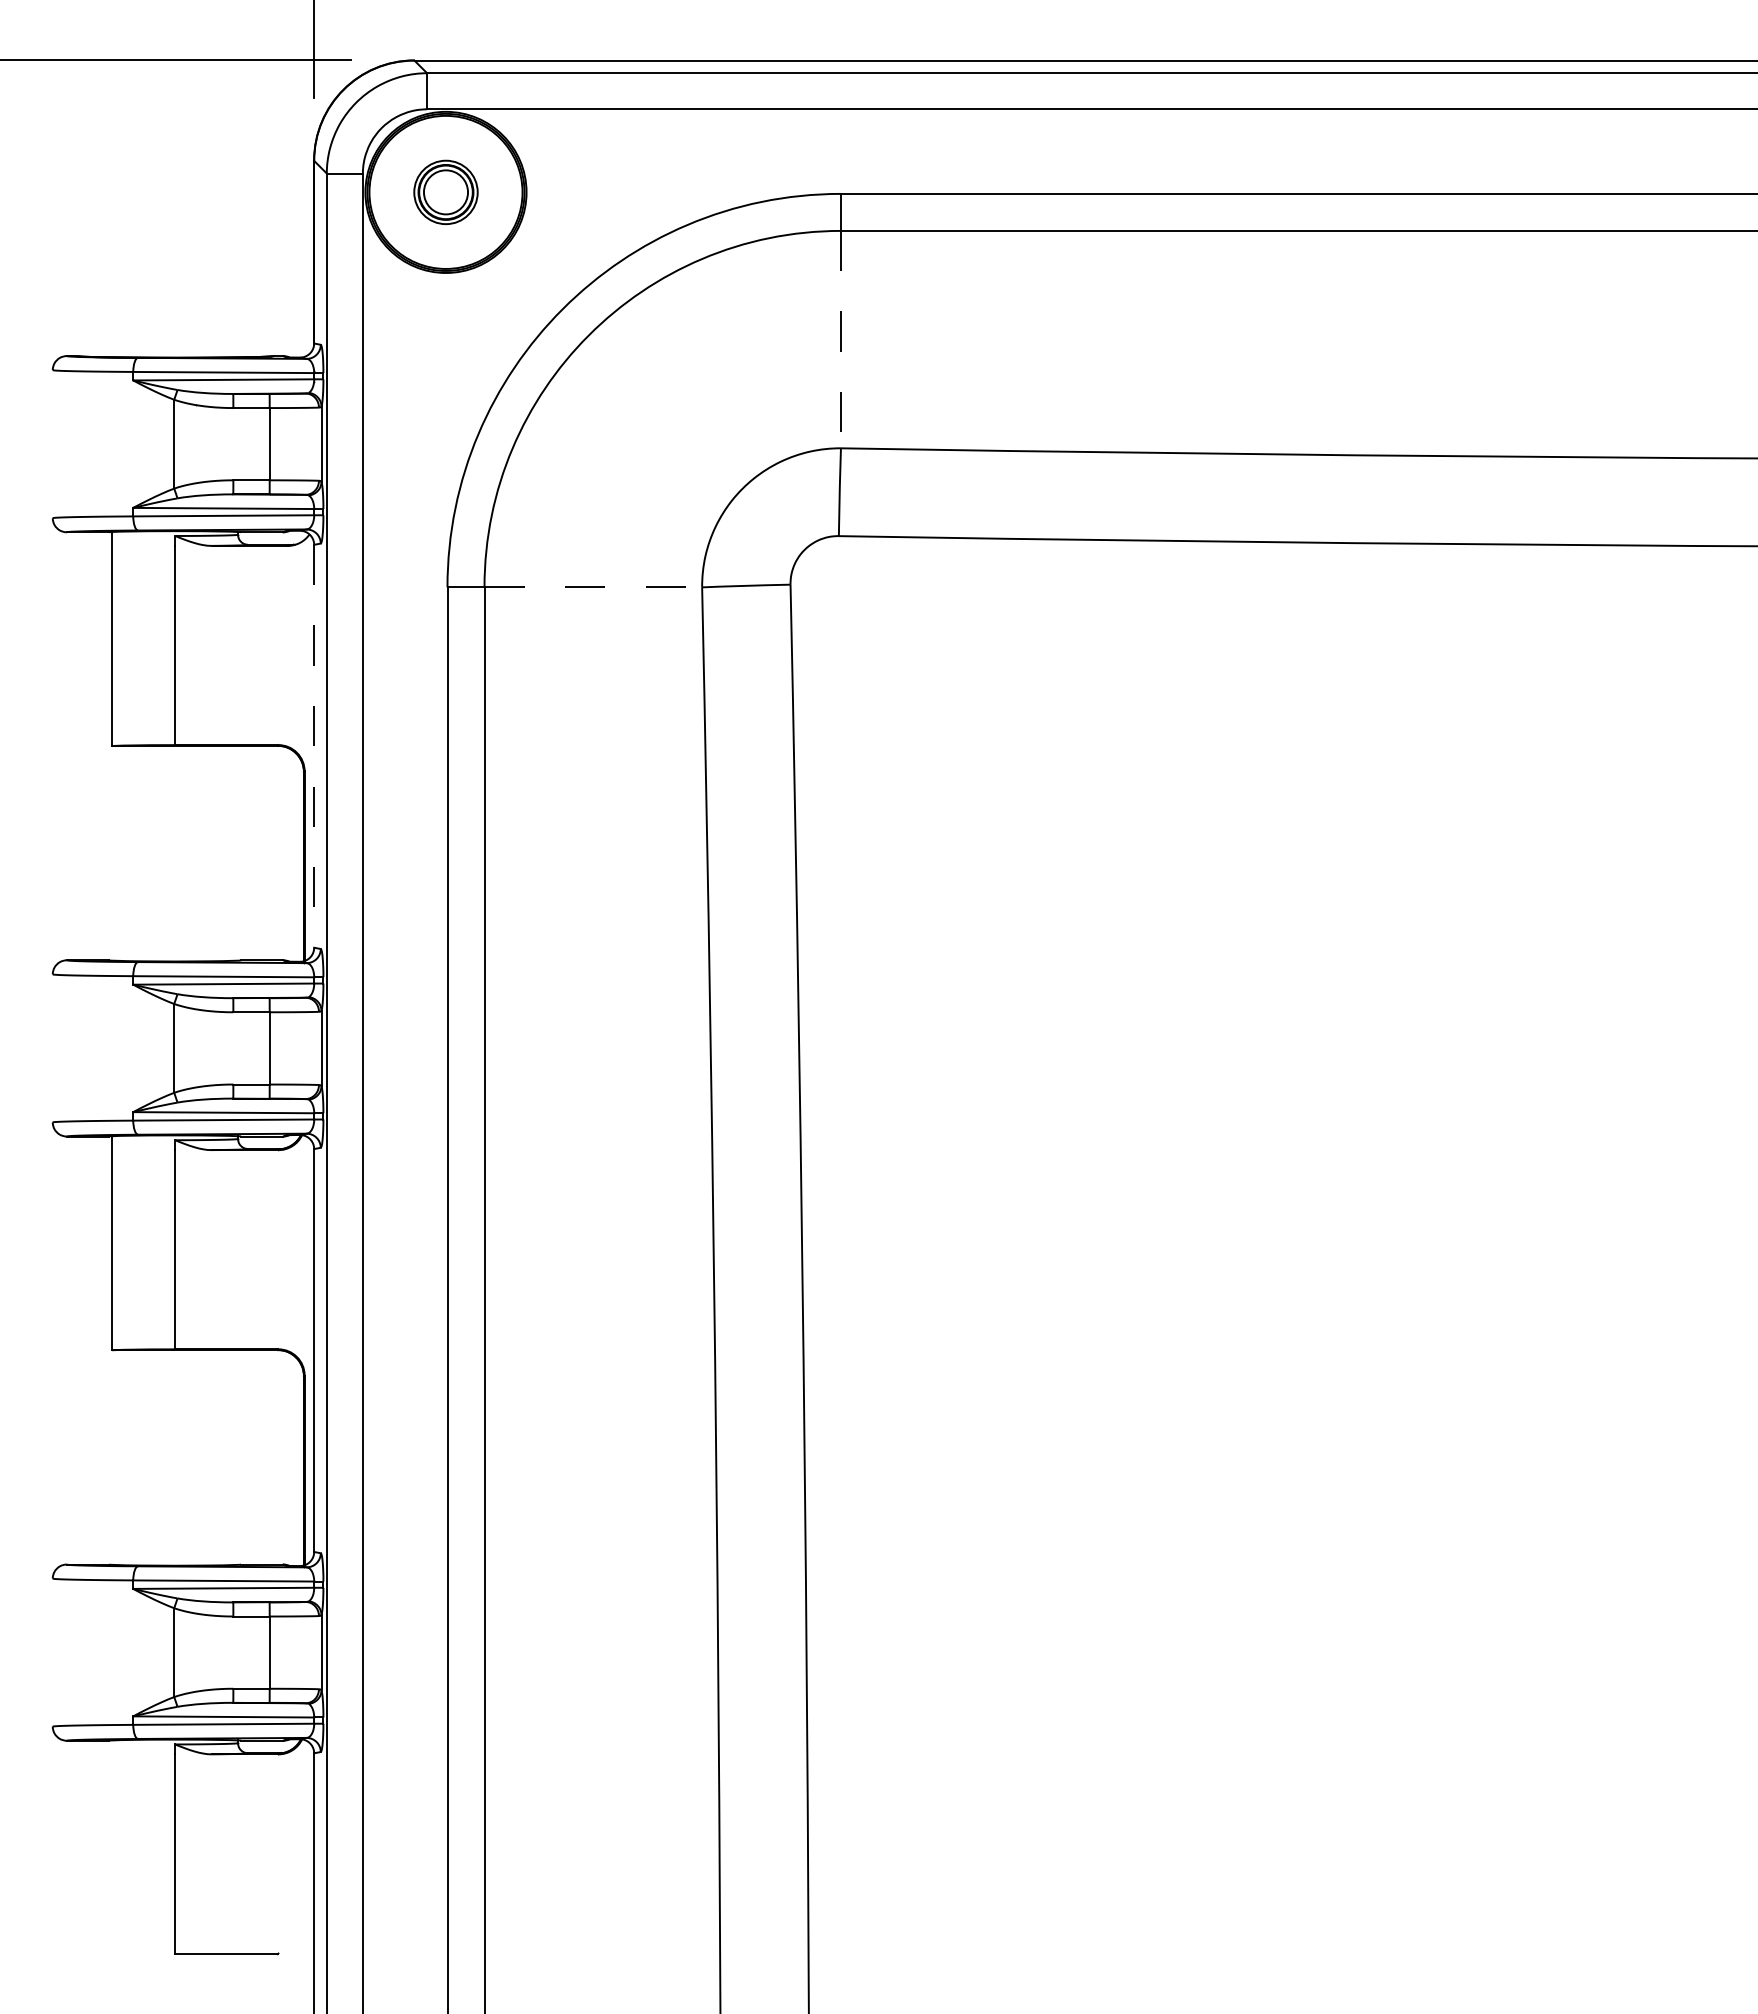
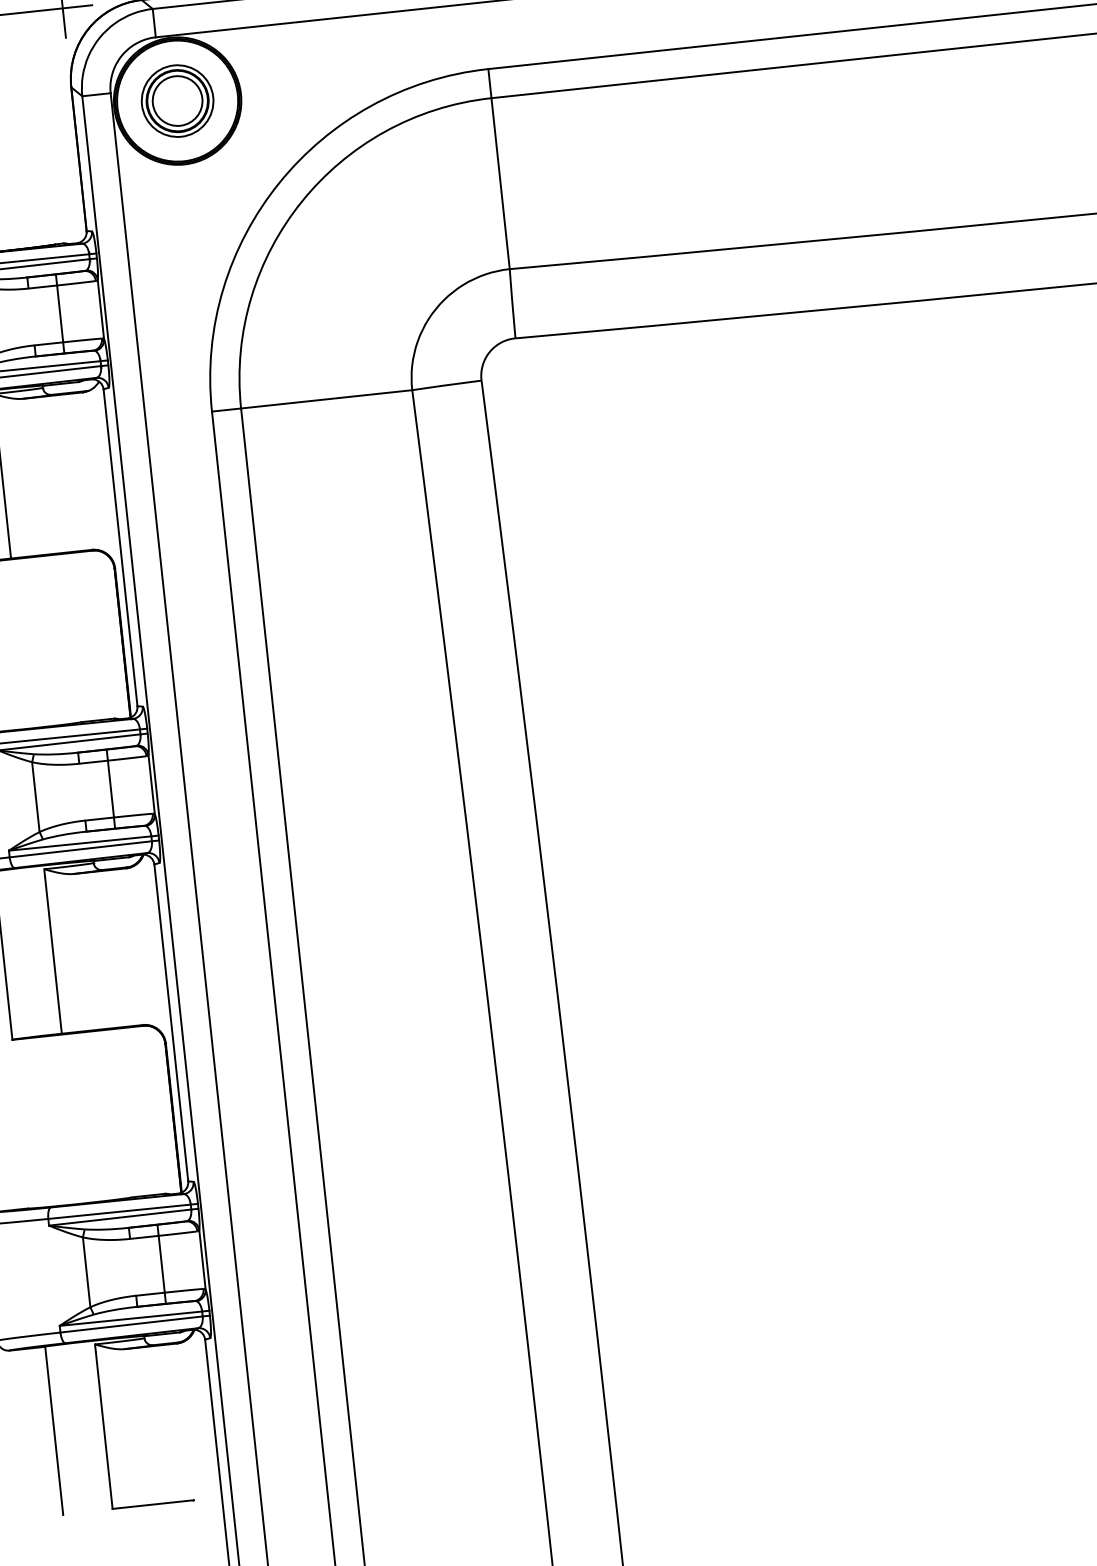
part: (445, 192) -> (177, 101), size x1.43
line: (840, 339) -> (500, 183), dashed -> solid
line: (593, 587) -> (326, 399), dashed -> solid
line: (314, 746) -> (120, 547), dashed -> solid
line: (112, 1847) -> (54, 1430), added

